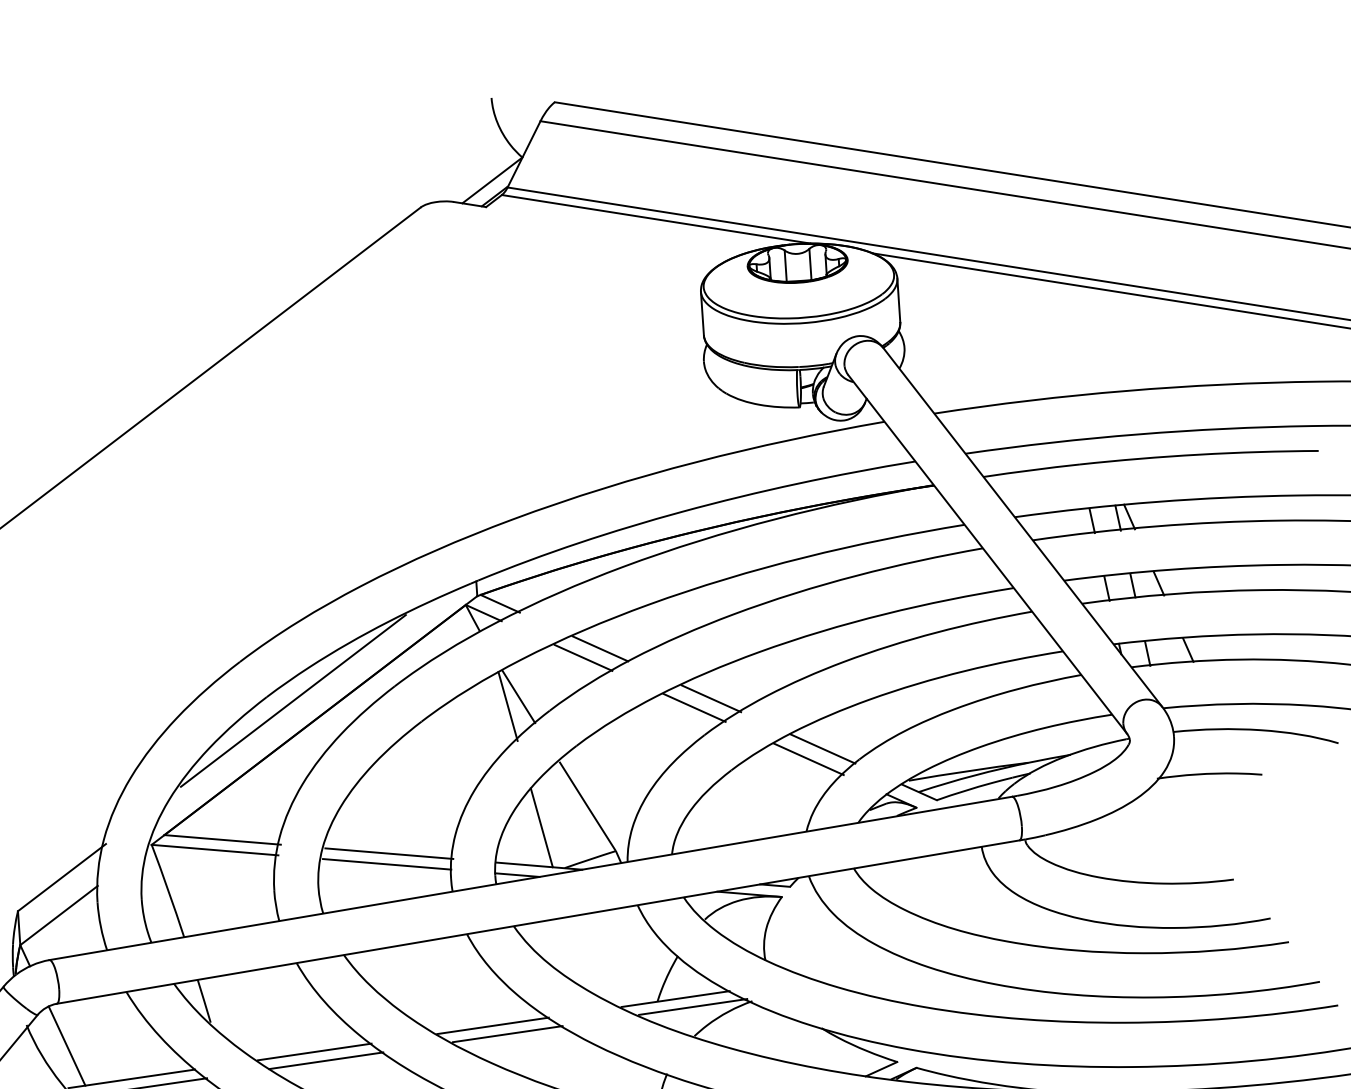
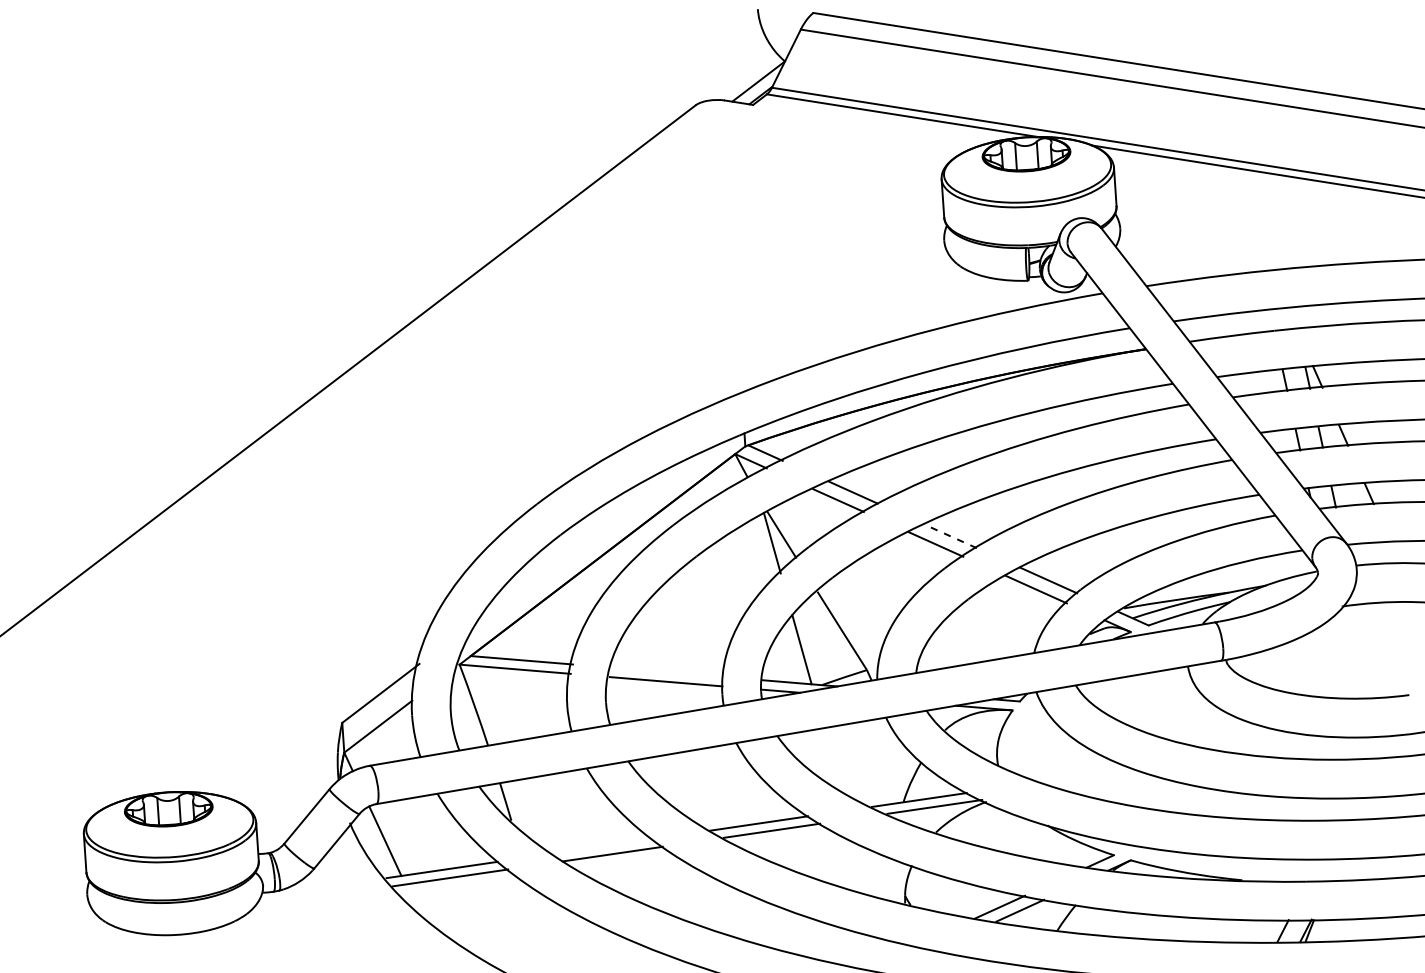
line: (711, 698) -> (950, 536), solid -> dashed
line: (292, 699) -> (583, 537), removed
line: (389, 853) -> (668, 672), removed
line: (314, 1052) -> (602, 846), removed

